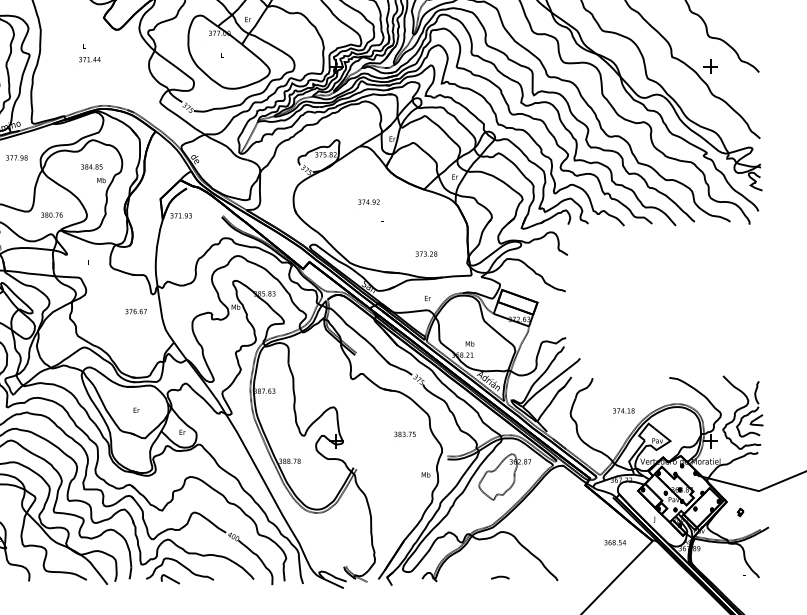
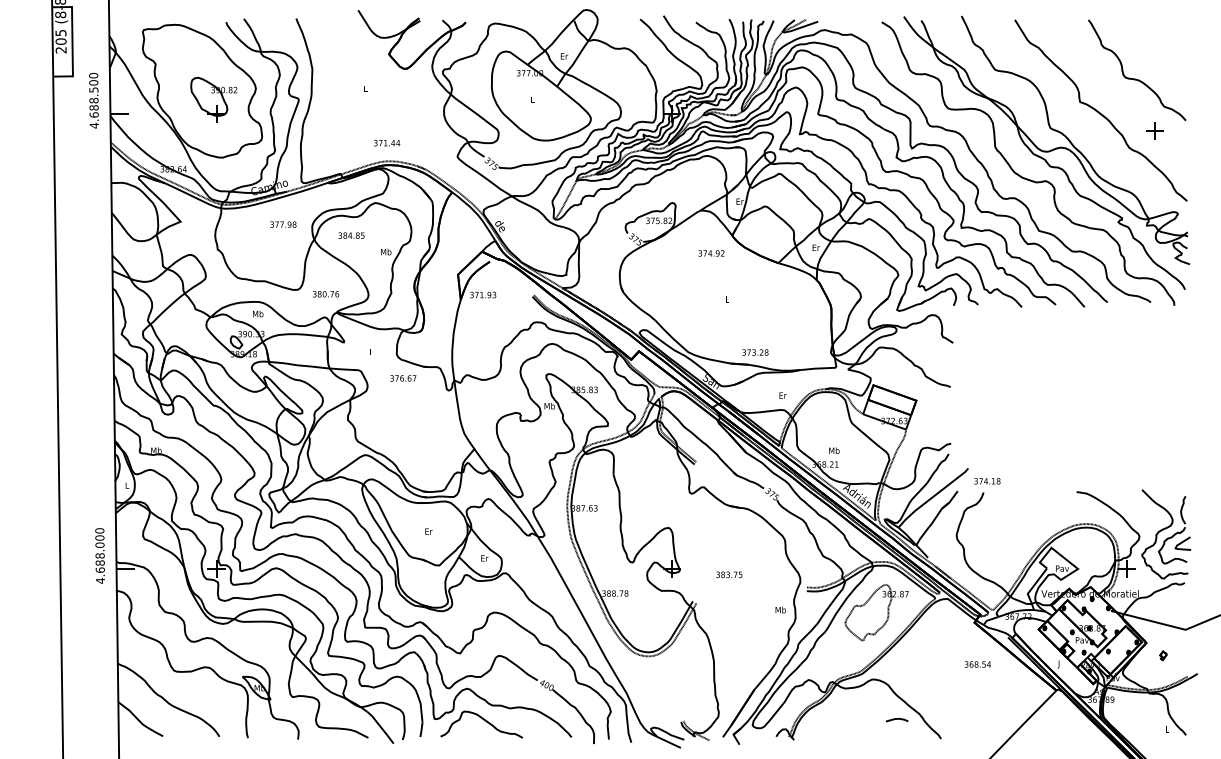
text: (90, 59) -> (387, 142), moved
part: (710, 66) -> (1154, 130), moved
text: (91, 166) -> (351, 235), moved
text: (369, 202) -> (711, 253), moved
text: (426, 254) -> (755, 352), moved
text: (136, 311) -> (403, 378), moved
text: (623, 411) -> (987, 481), moved
text: (405, 434) -> (729, 574), moved
text: (614, 542) -> (977, 664), moved
line: (500, 577) -> (897, 719), moved
line: (169, 578) -> (469, 736), removed

